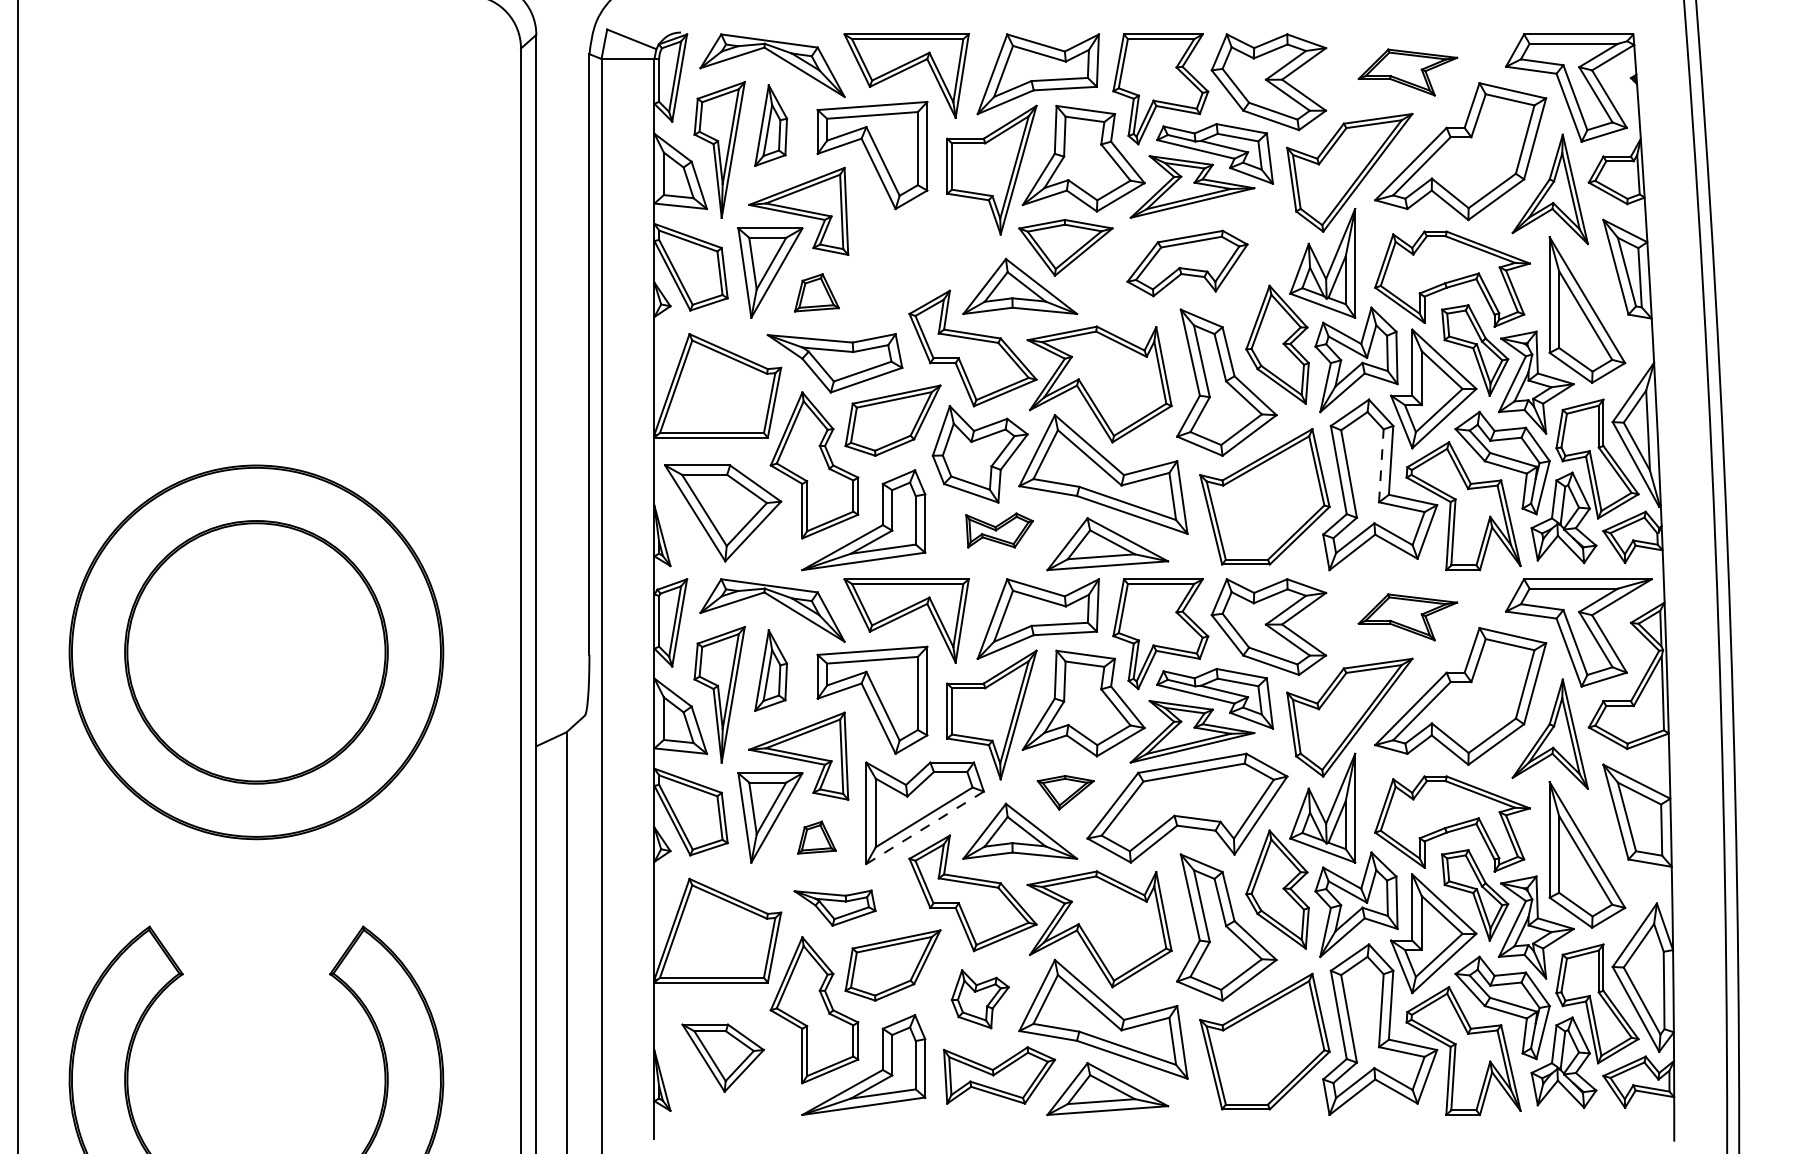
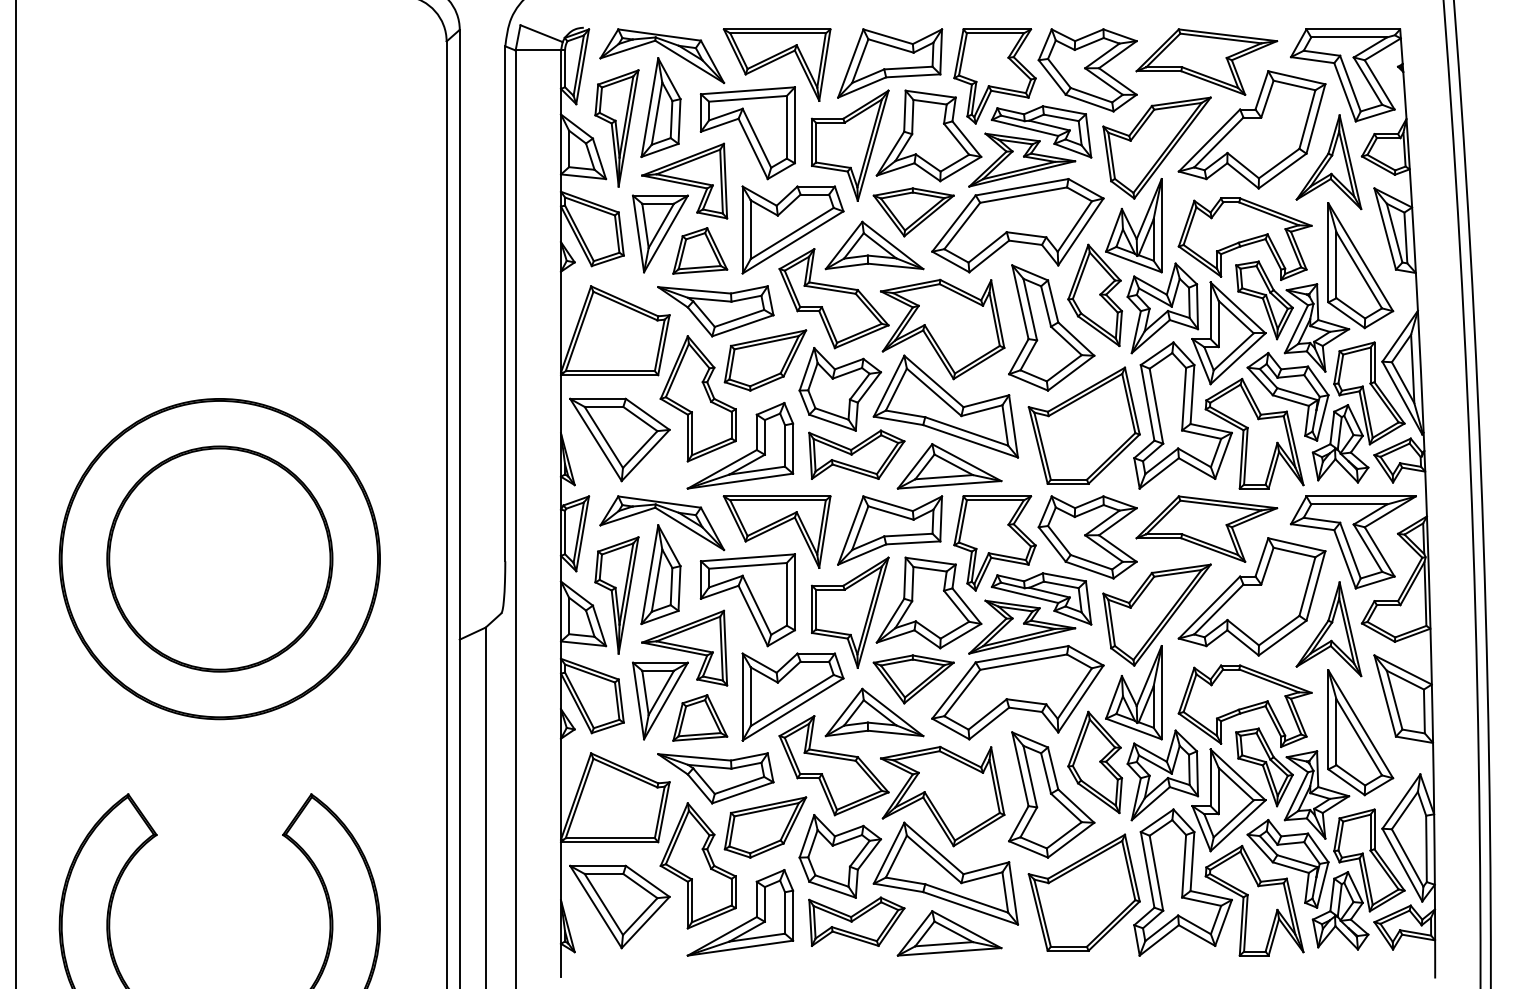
part: (1407, 71) -> (1206, 61), size x1.67
part: (770, 125) -> (660, 107), size x1.43
part: (1186, 263) -> (1017, 225), size x1.67
part: (924, 267) -> (792, 229), added
part: (817, 292) -> (700, 250), size x1.43
line: (1381, 465) -> (1184, 398), dashed -> solid
part: (999, 530) -> (856, 454), size x1.67
part: (1407, 616) -> (1206, 528), size x1.67
part: (770, 670) -> (660, 574), size x1.43
part: (1065, 792) -> (913, 679), size x1.67
line: (924, 827) -> (792, 709), dashed -> solid
part: (817, 837) -> (700, 717), size x1.67
part: (834, 908) -> (715, 778), size x1.67
part: (980, 999) -> (840, 856), size x1.67
part: (722, 1057) -> (619, 906), size x1.43

